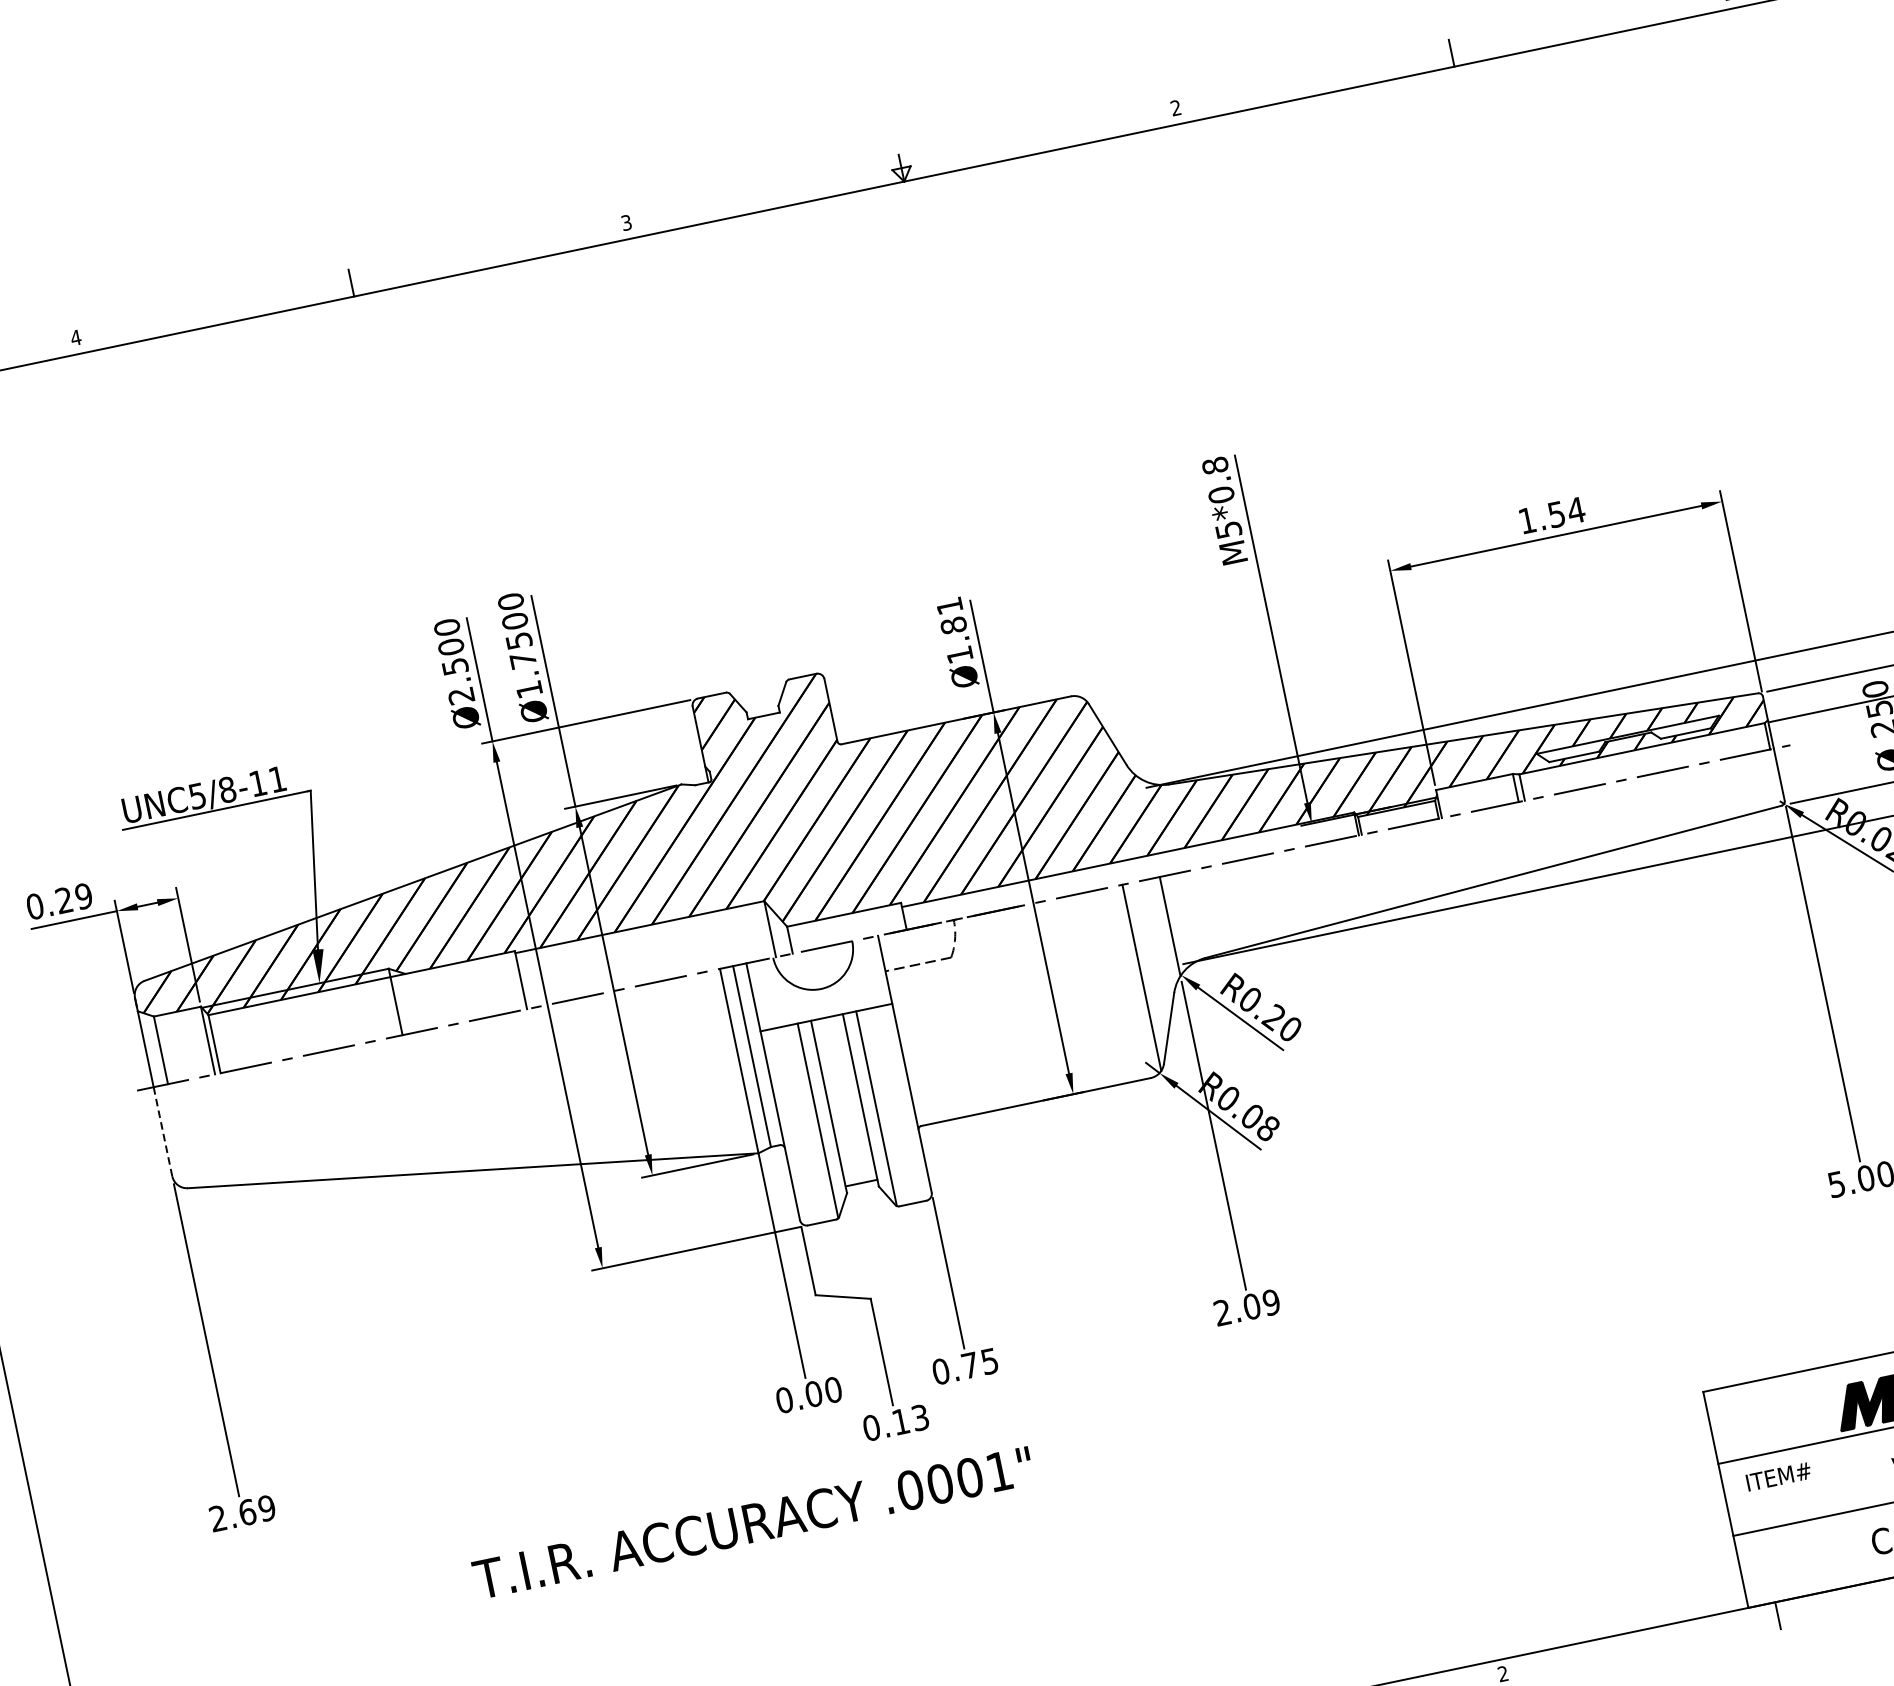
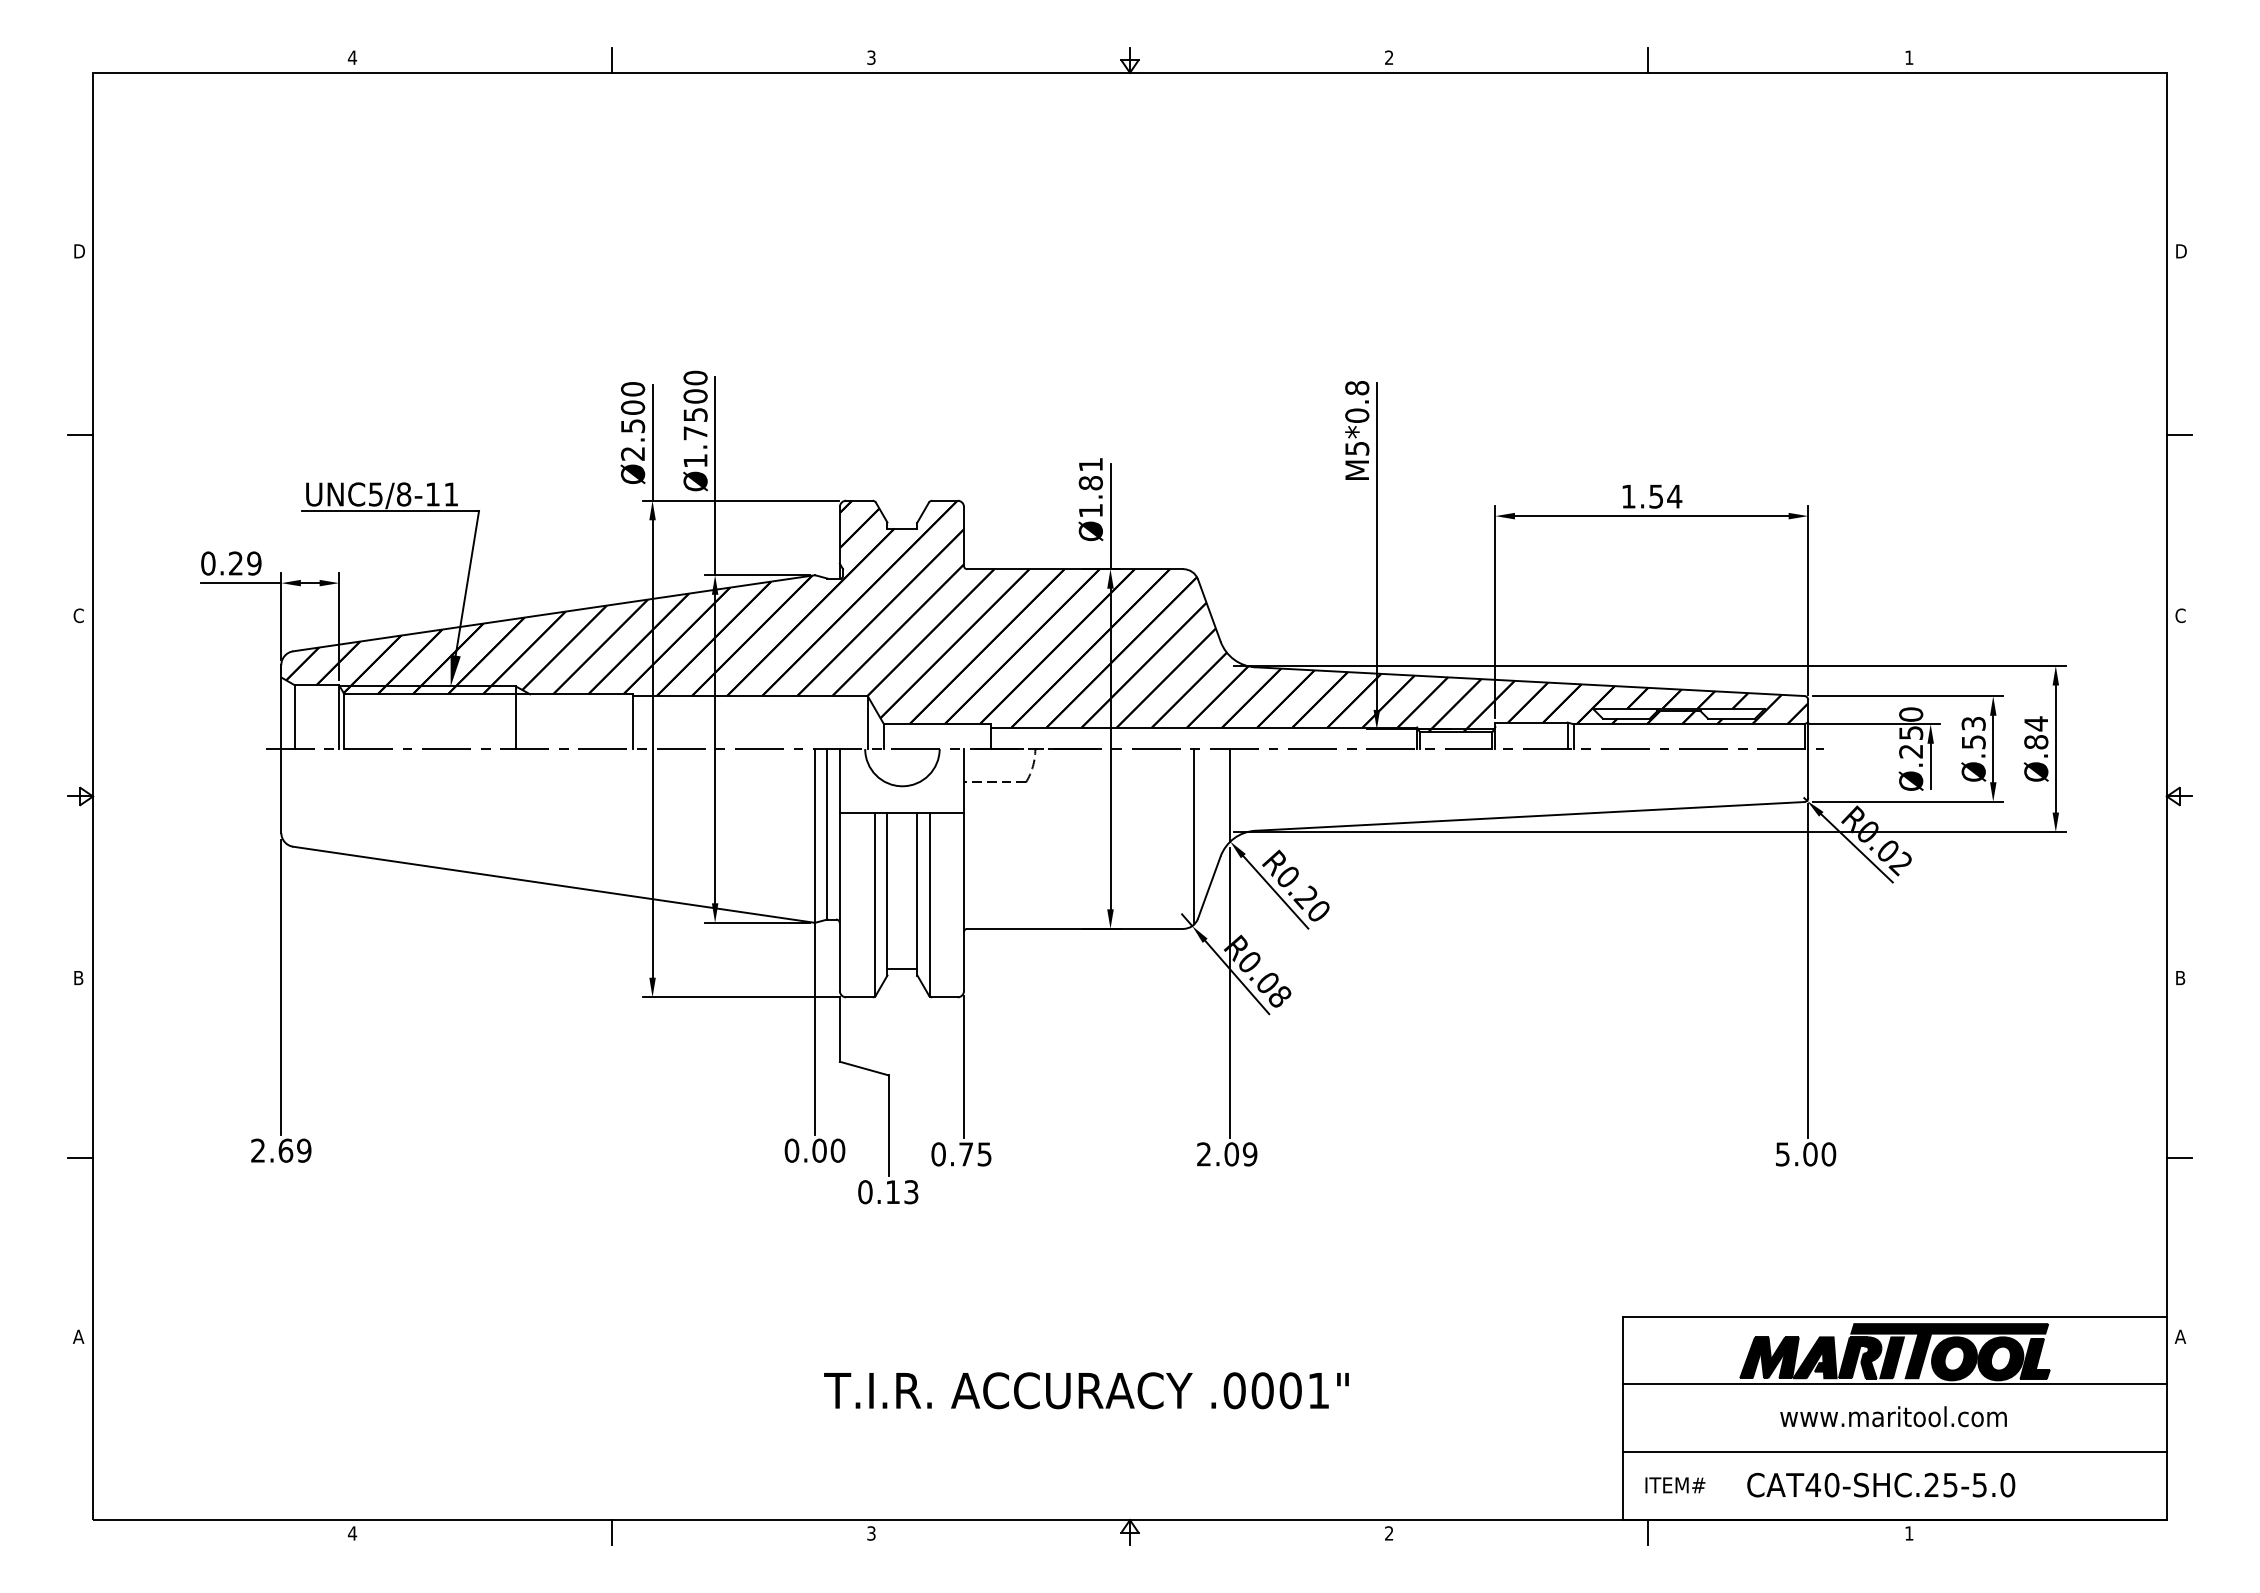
line: (163, 1132) -> (281, 791), dashed -> solid
text: (1778, 1476) -> (1675, 1485), moved
text: (753, 1522) -> (1086, 1390), moved
line: (31, 1566) -> (80, 1158), added

